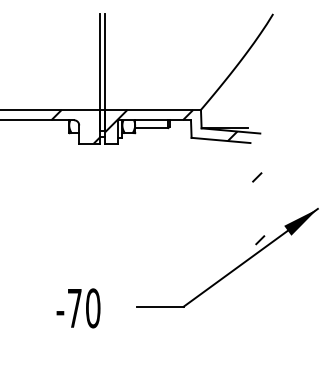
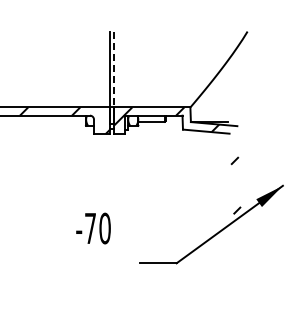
line: (105, 61) -> (114, 69), solid -> dashed
text: (78, 308) -> (93, 228), moved

